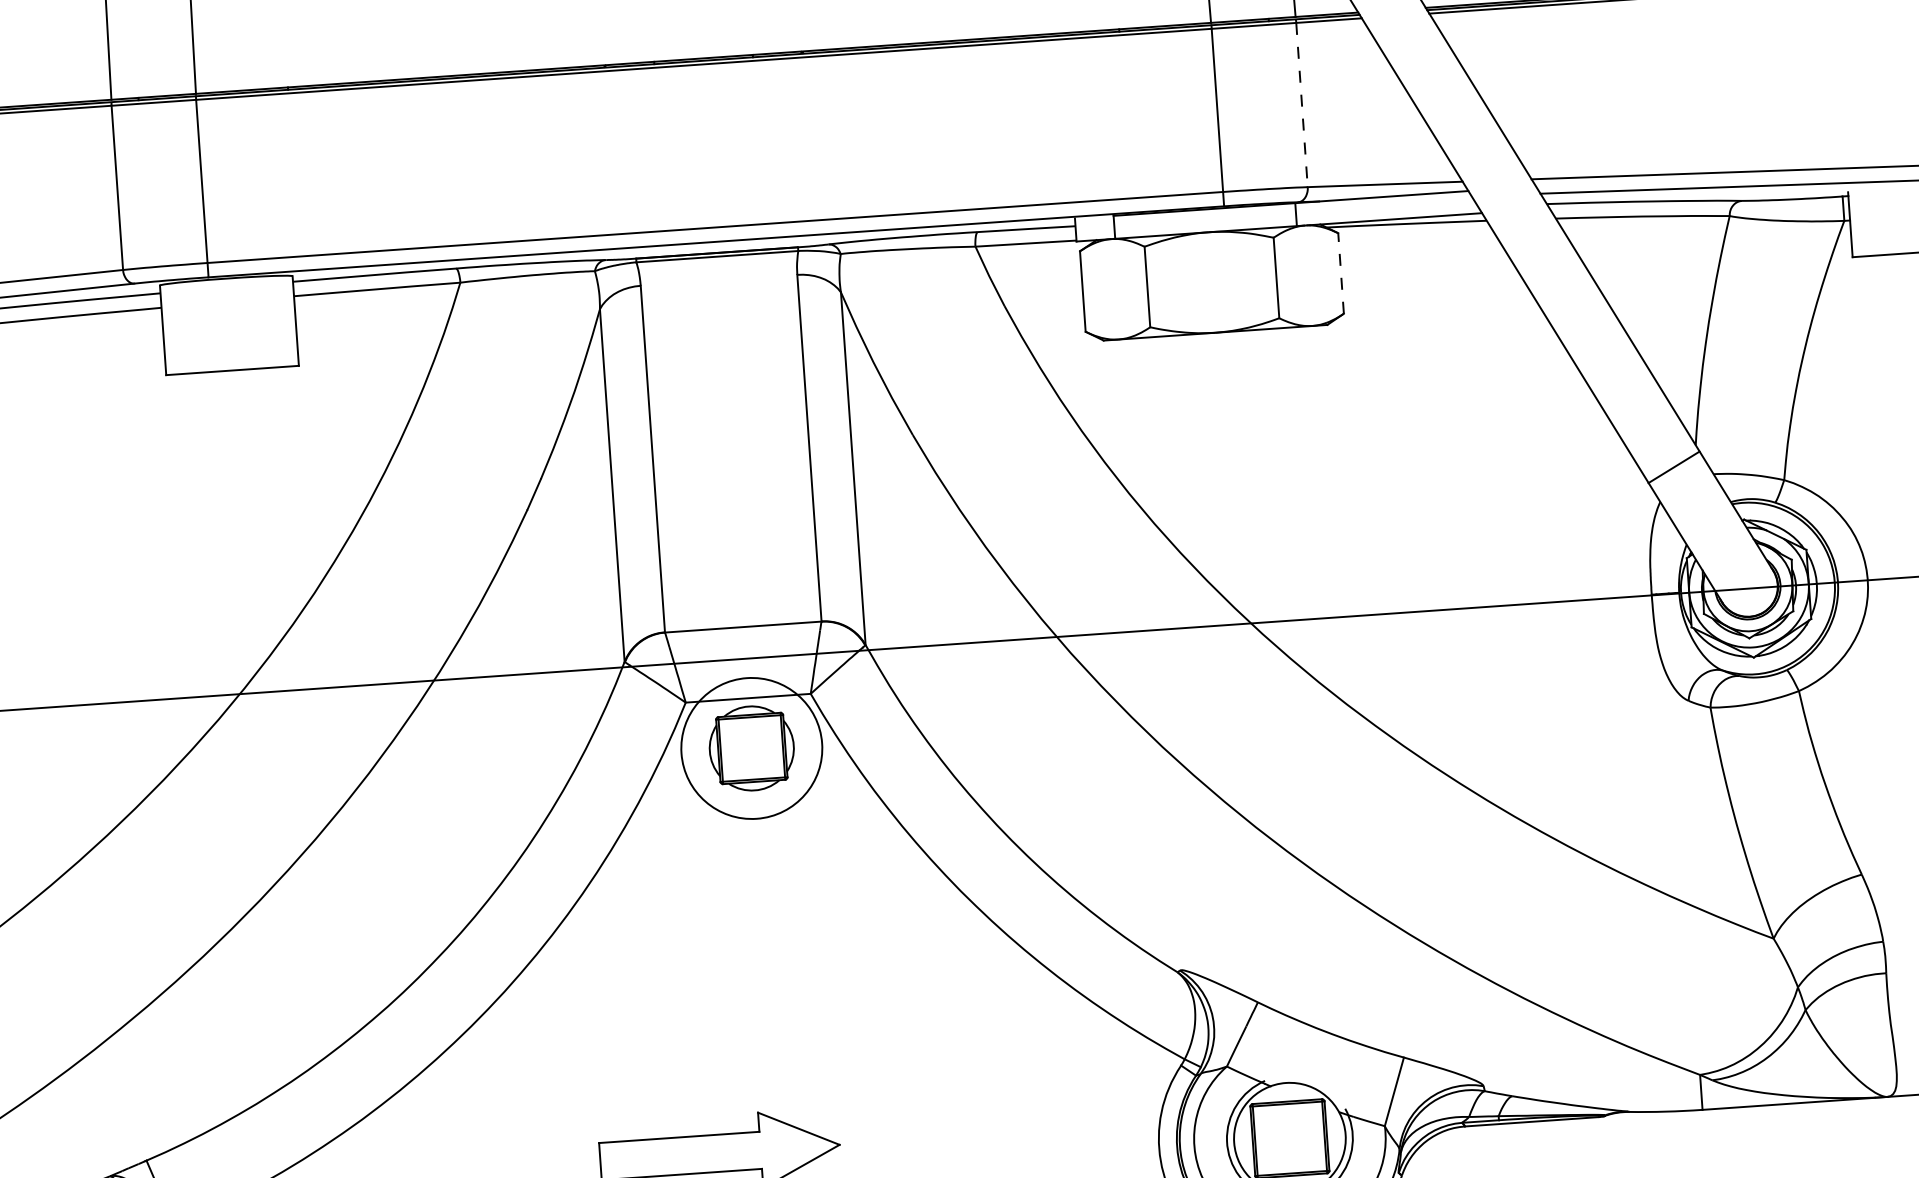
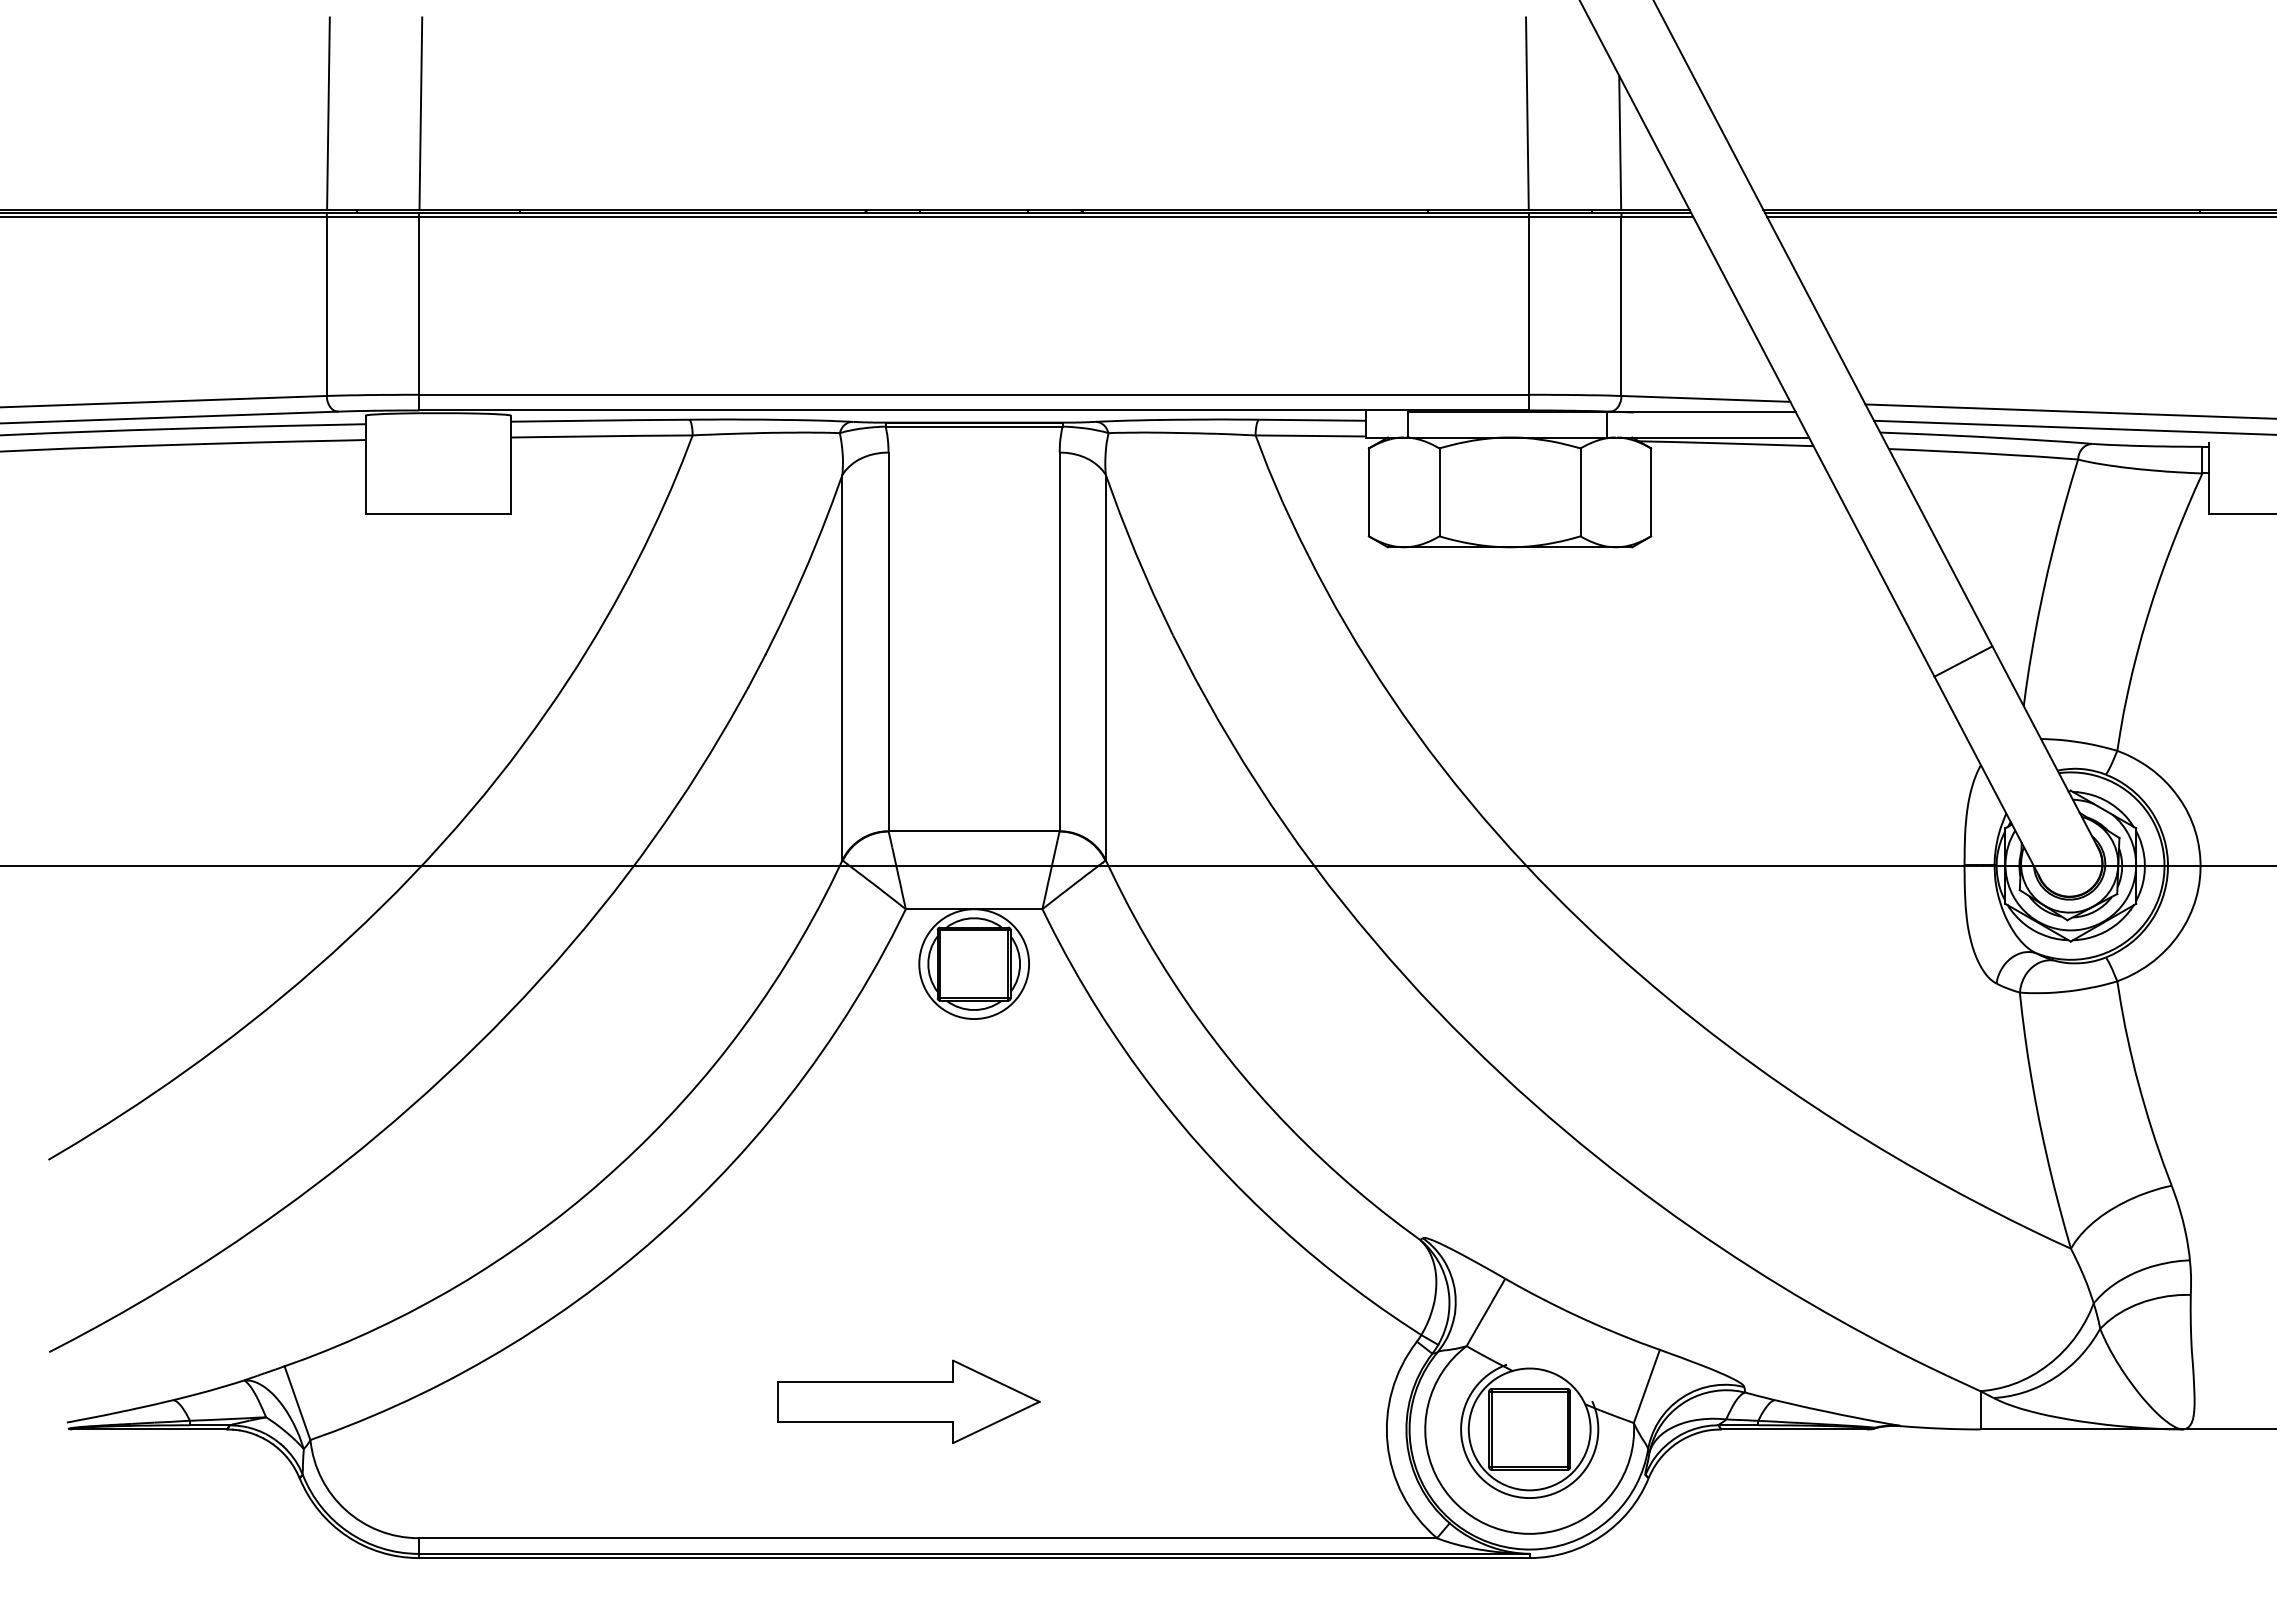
line: (1302, 105) -> (1621, 306), dashed -> solid
line: (1341, 273) -> (1651, 492), dashed -> solid
line: (1674, 467) -> (1963, 661), moved
circle: (752, 748) -> (974, 964), size x0.71

